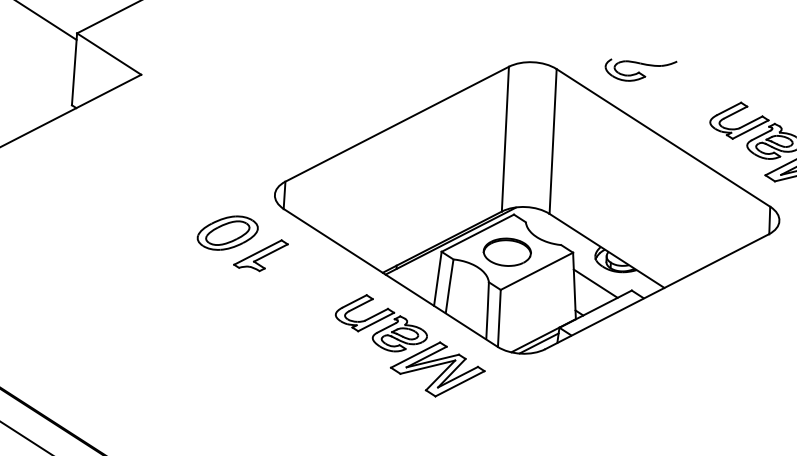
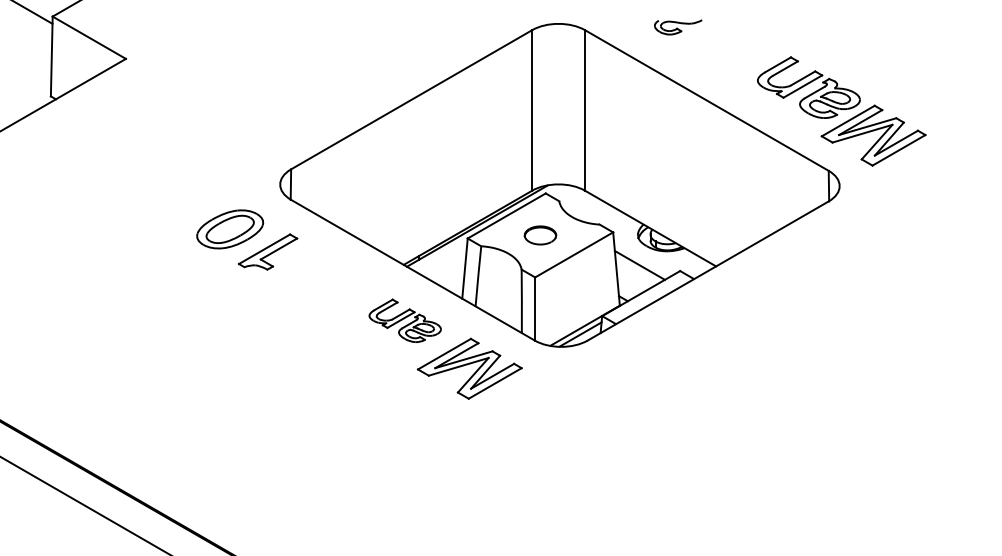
part: (641, 70) -> (678, 27), size x0.6
part: (507, 252) -> (540, 235), size x0.6
part: (381, 323) -> (405, 320), size x0.7

